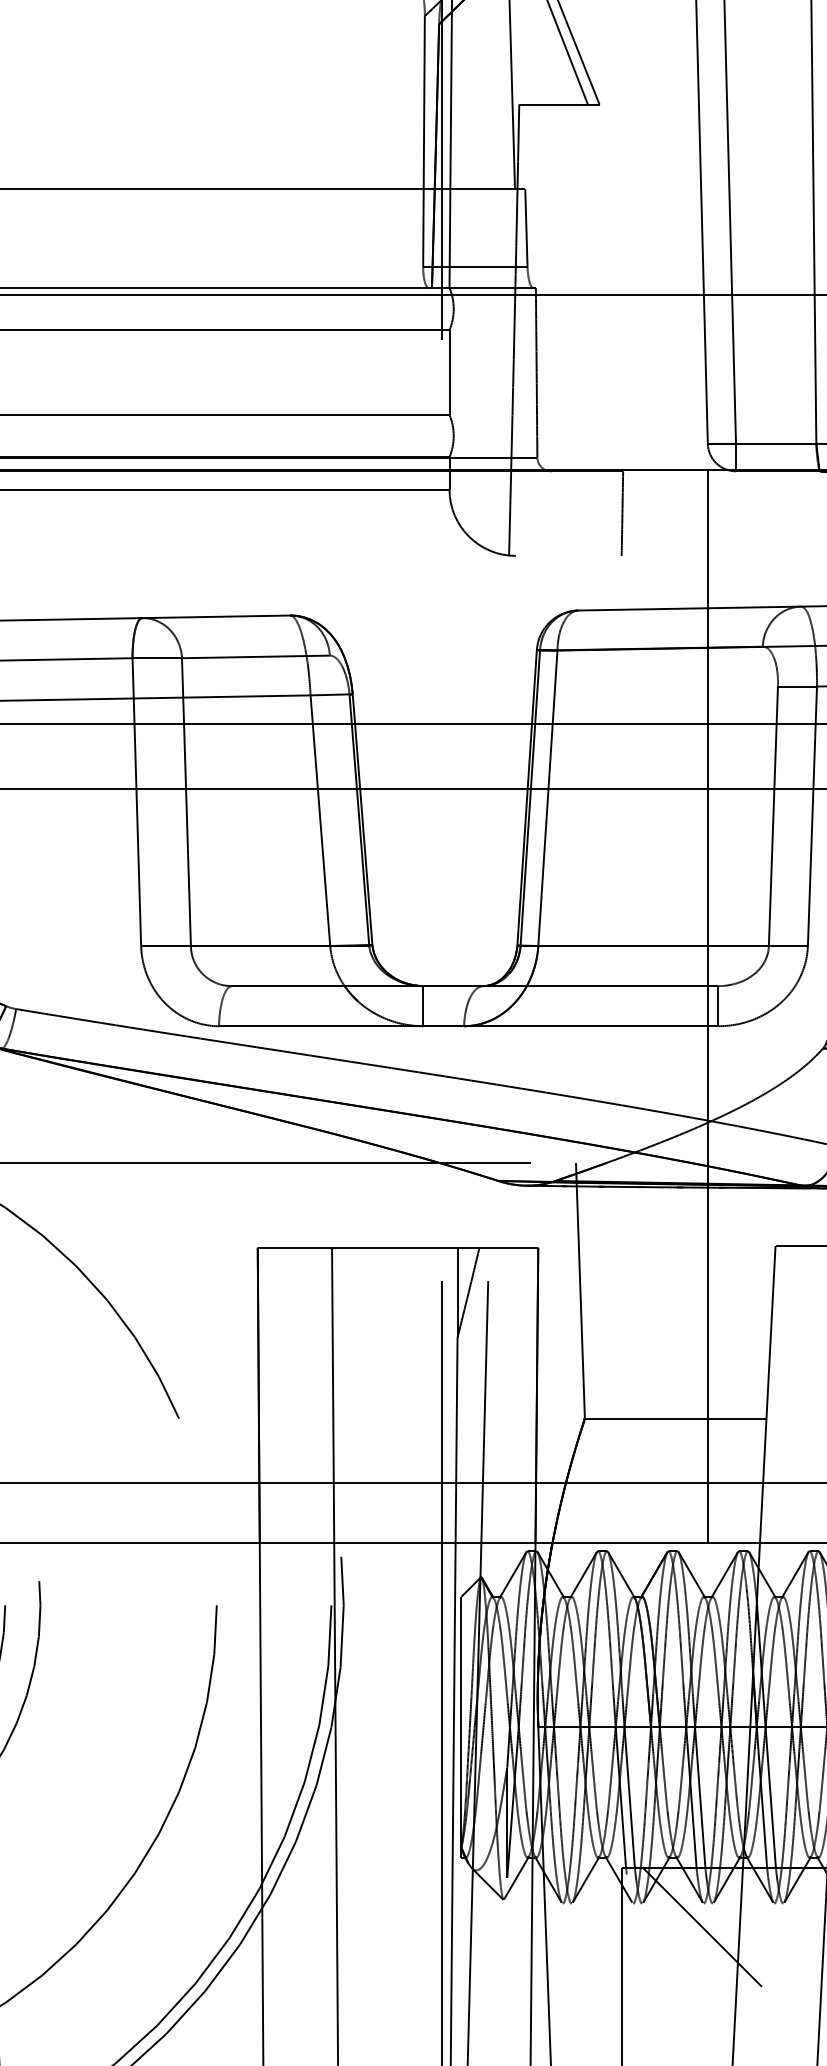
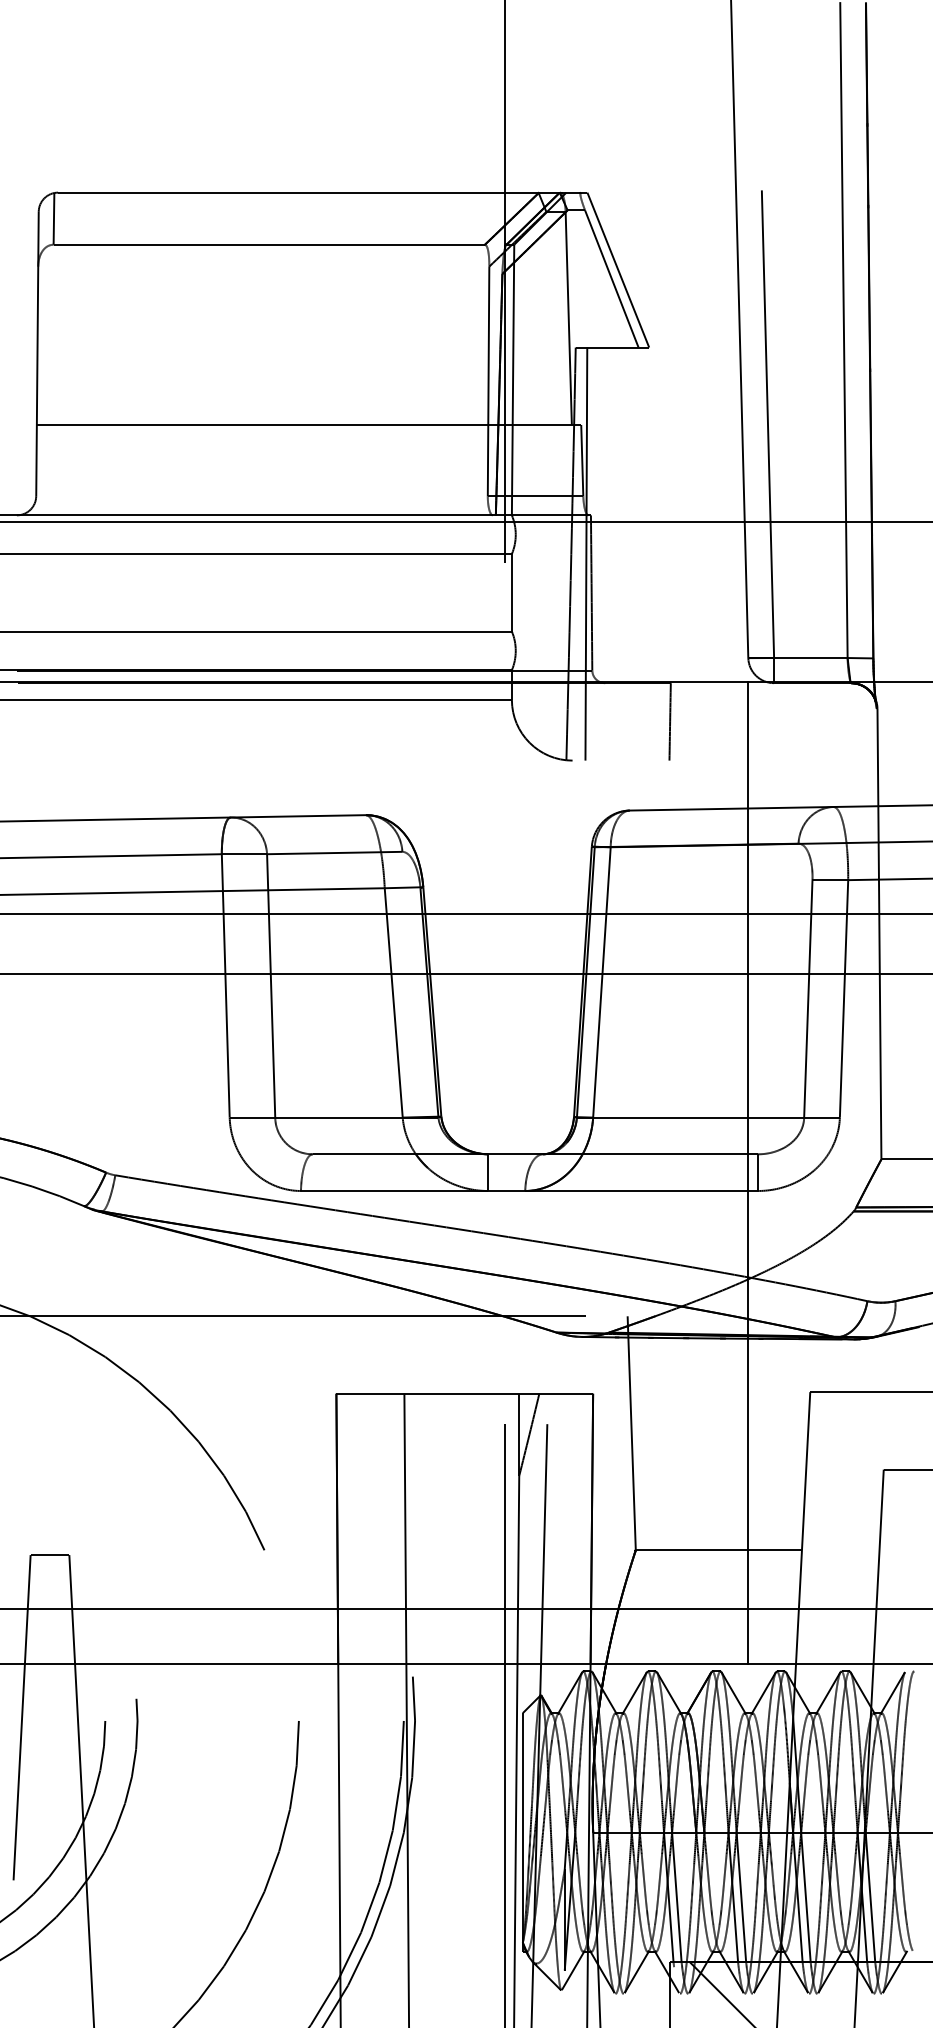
line: (531, 329) -> (586, 553), added

